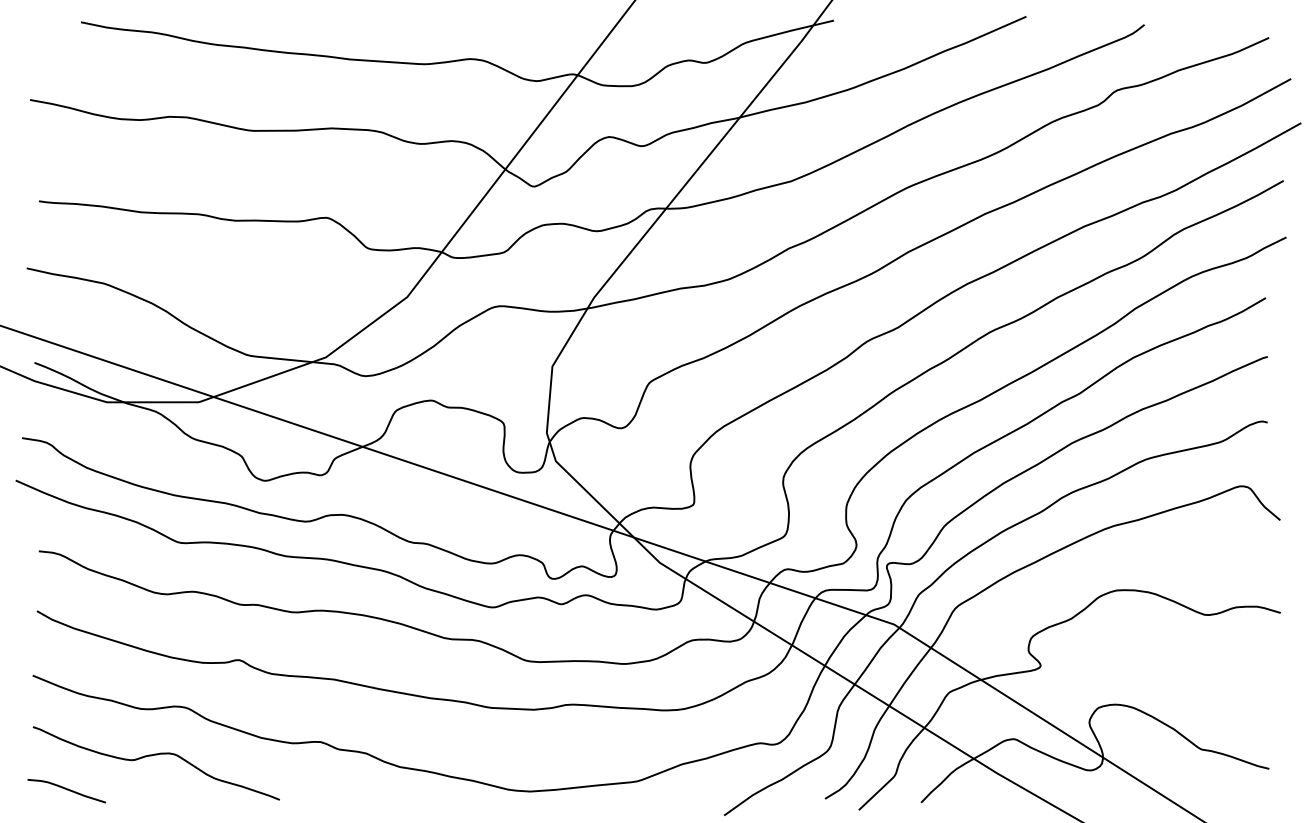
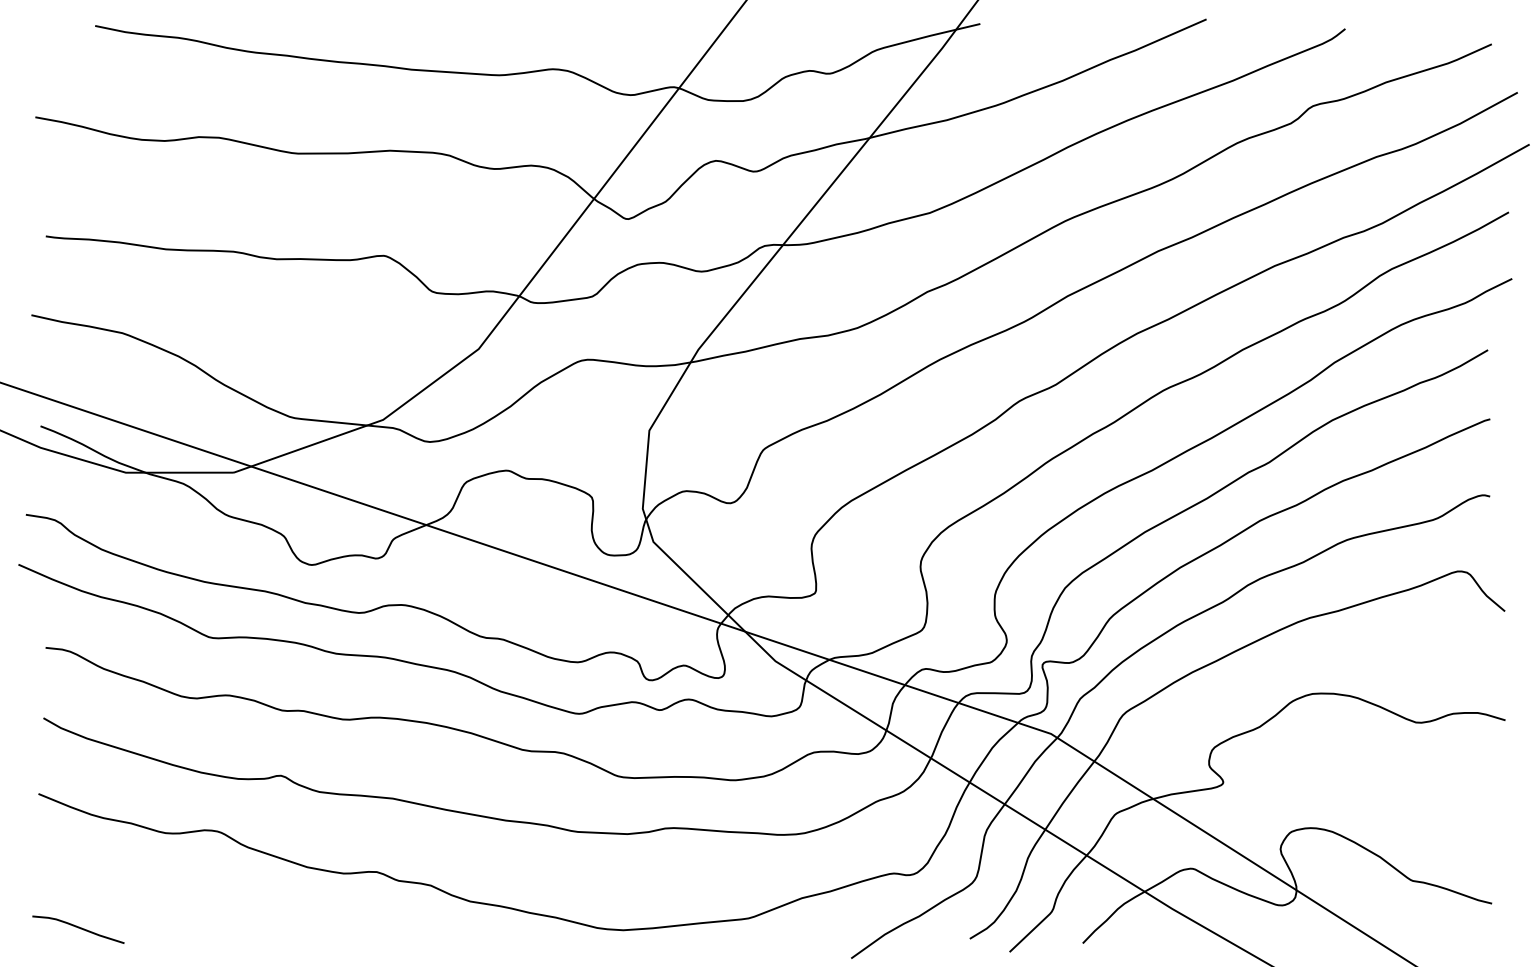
curve: (153, 756) -> (180, 888), removed

